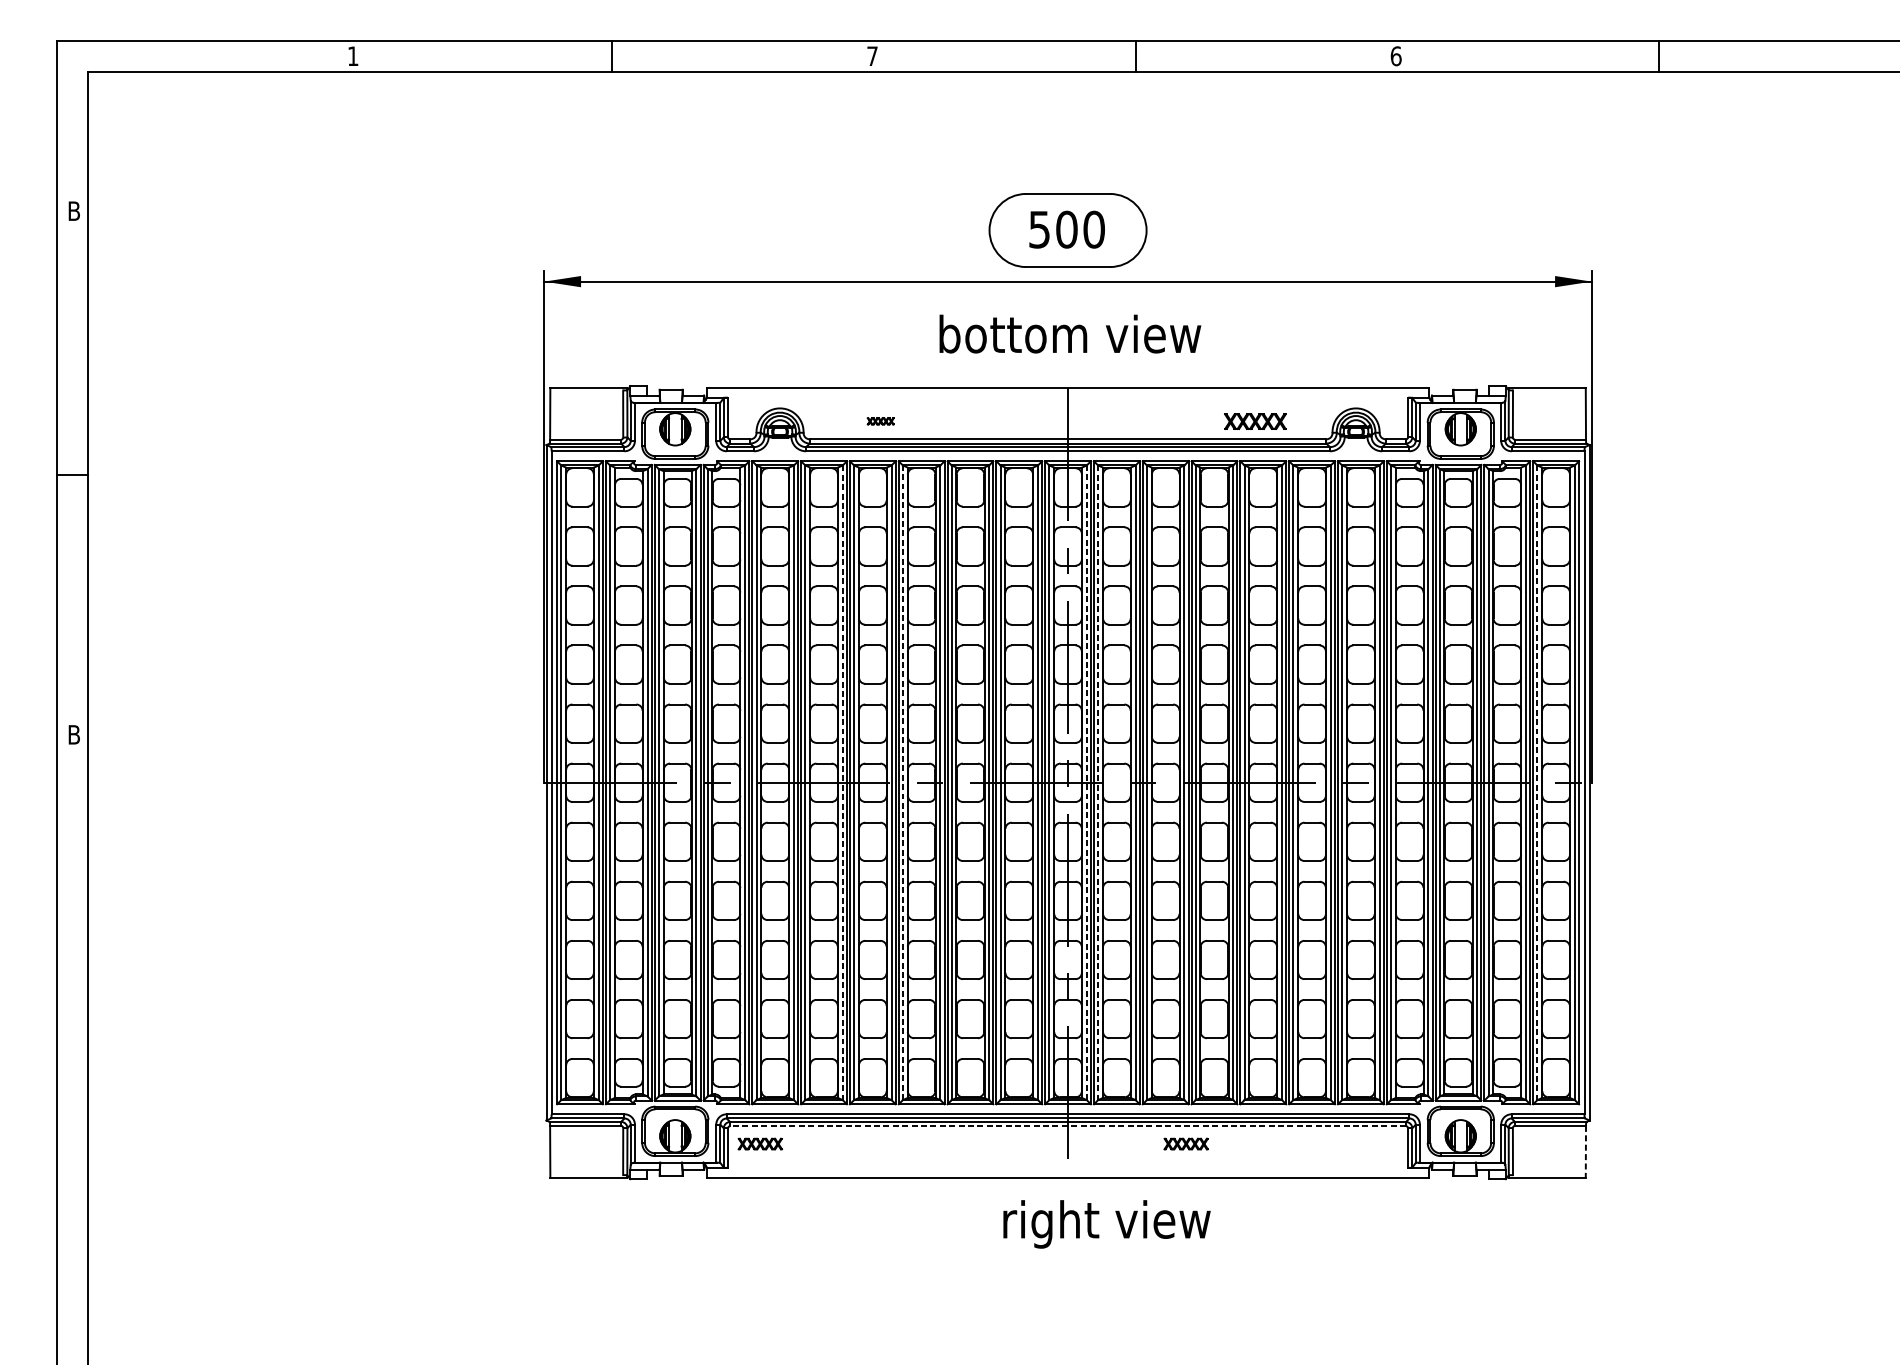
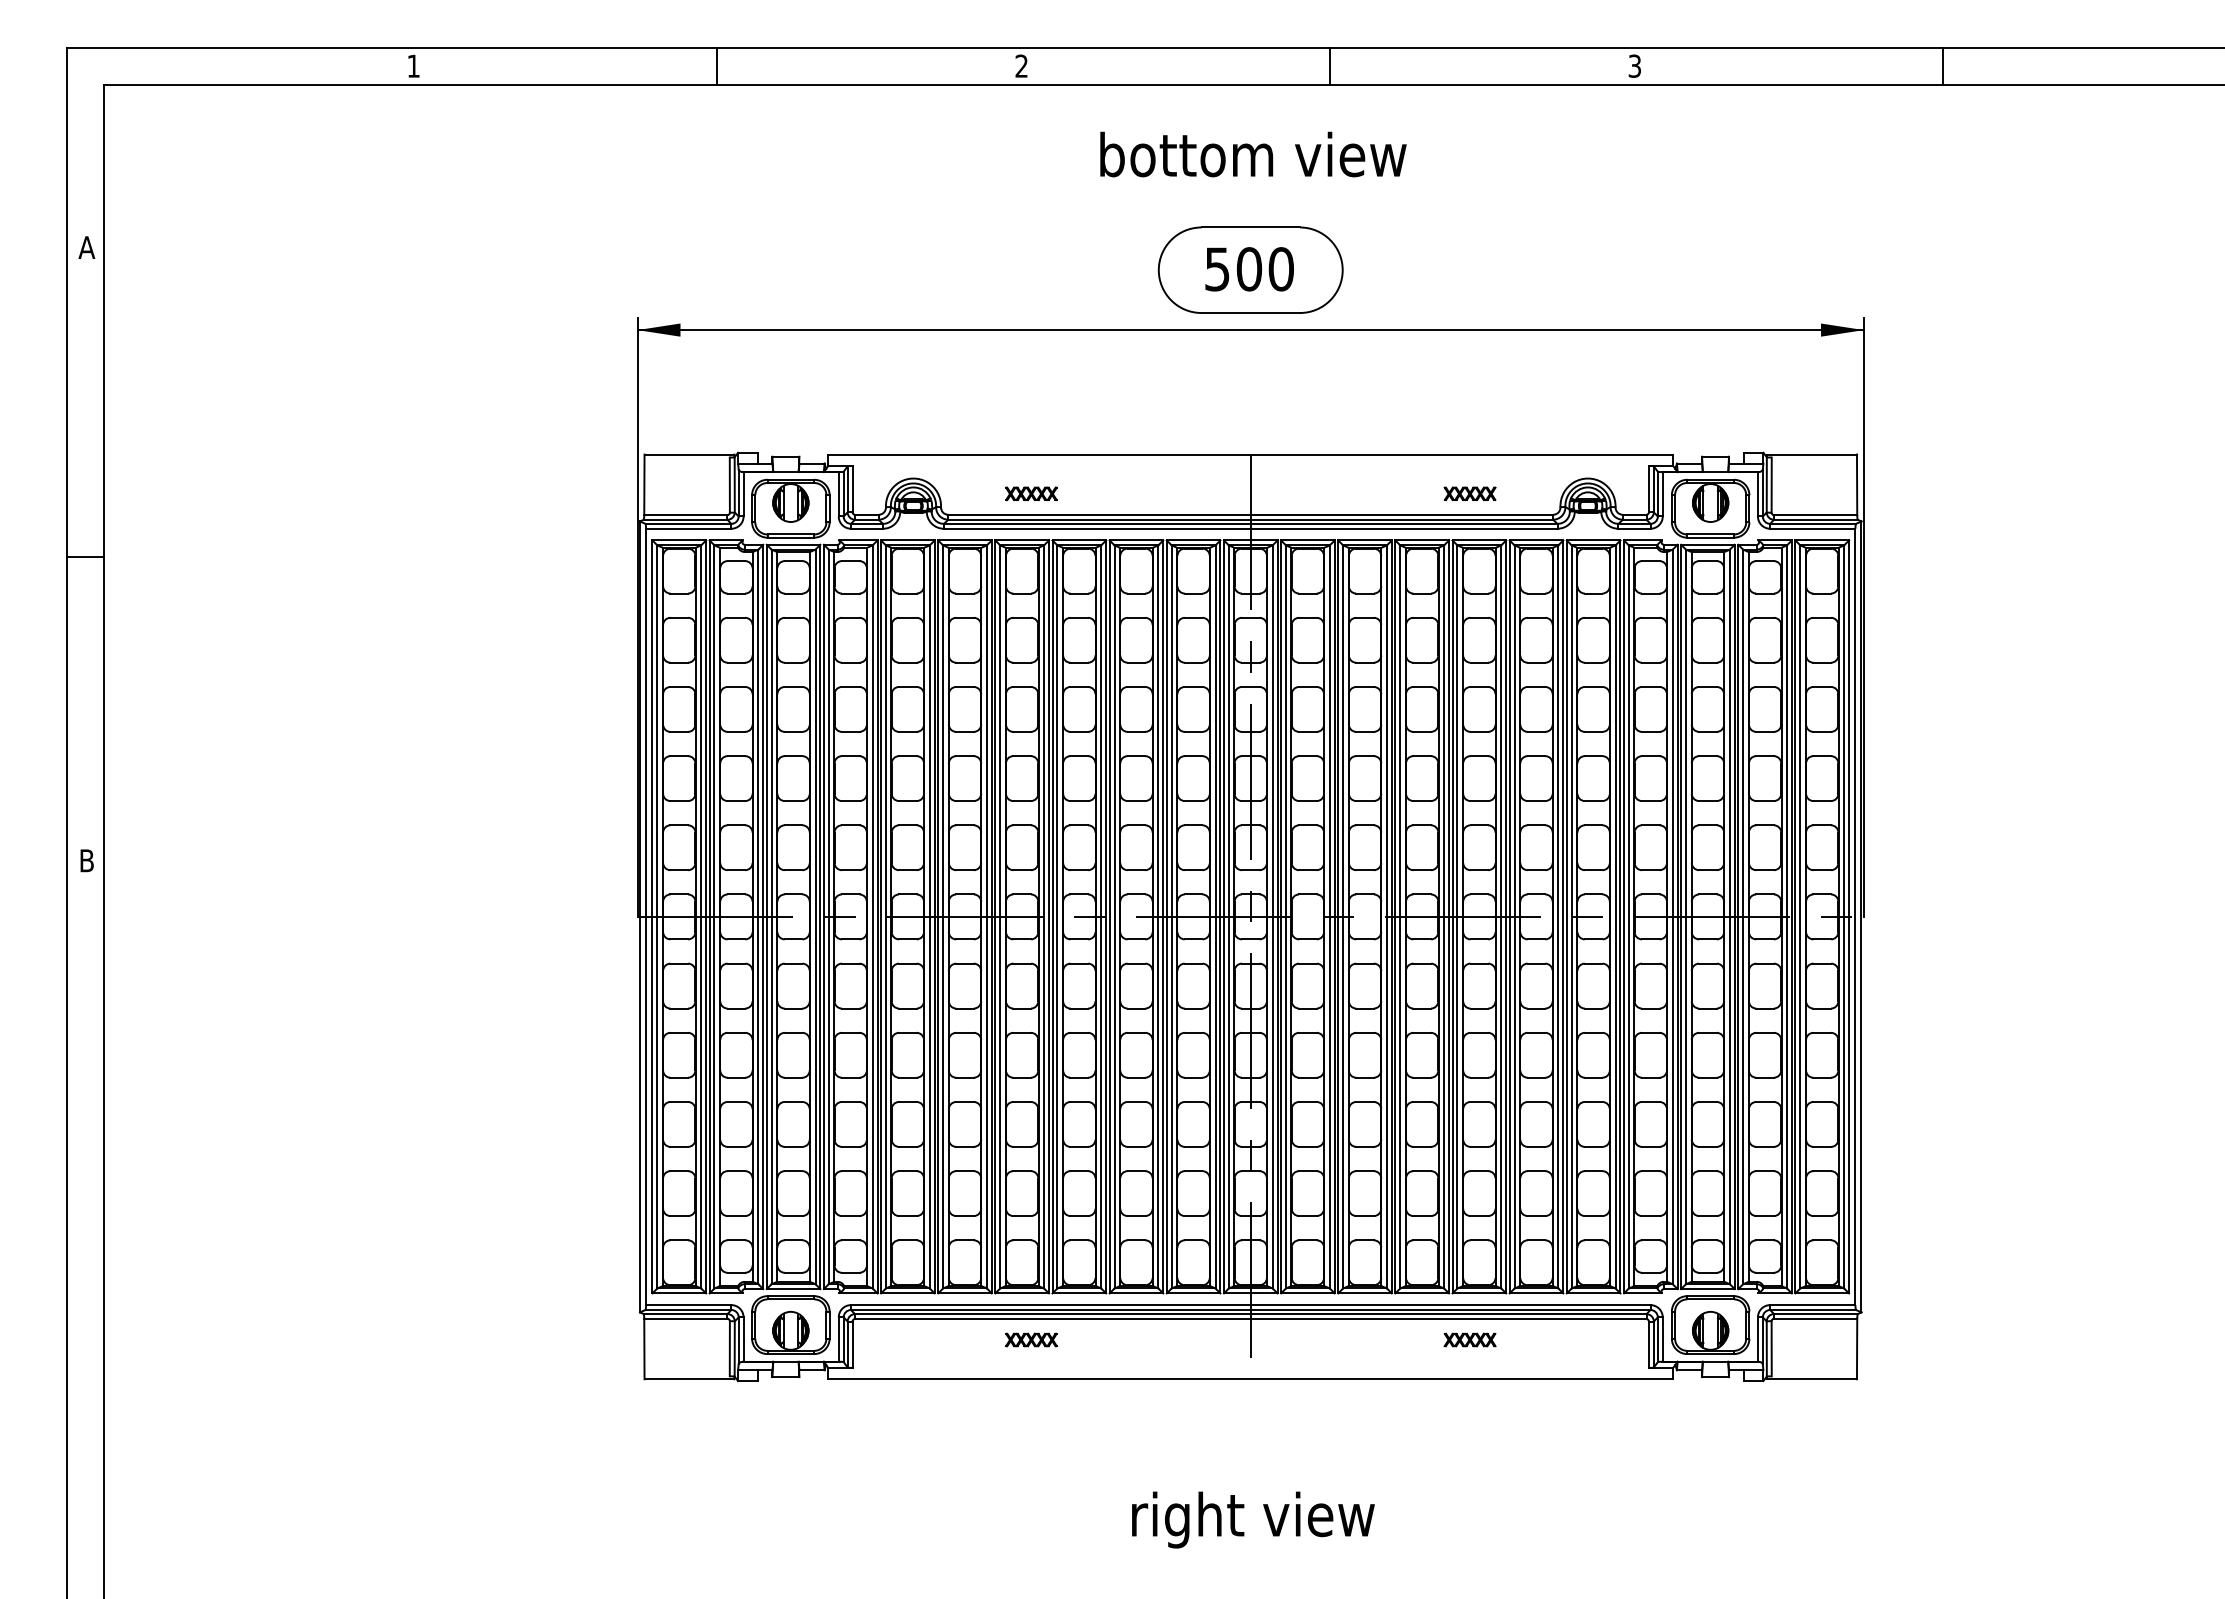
text: (872, 55) -> (1021, 65), 7 -> 2
text: (1395, 55) -> (1634, 65), 6 -> 3
text: (73, 211) -> (86, 247), B -> A
text: (1070, 334) -> (1253, 154), moved
part: (880, 421) -> (1031, 493), size x1.67
part: (1254, 421) -> (1469, 493), size x0.71
line: (842, 782) -> (986, 916), dashed -> solid
line: (903, 782) -> (1057, 916), dashed -> solid
line: (1086, 782) -> (1272, 916), dashed -> solid
line: (1097, 782) -> (1285, 916), dashed -> solid
line: (1537, 782) -> (1800, 916), dashed -> solid
line: (1067, 1126) -> (1250, 1319), dashed -> solid
part: (760, 1143) -> (1031, 1339), moved
part: (1185, 1143) -> (1469, 1339), moved
line: (1586, 1152) -> (1857, 1349), dashed -> solid
text: (1107, 1223) -> (1253, 1519), moved

